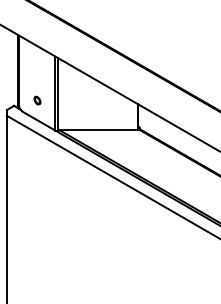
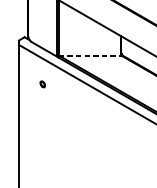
part: (37, 100) -> (42, 84), moved
line: (99, 129) -> (90, 55), solid -> dashed

